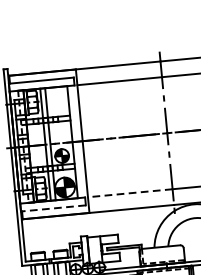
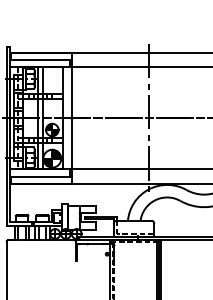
line: (130, 193) -> (110, 169), dashed -> solid
line: (53, 208) -> (40, 176), dashed -> solid

